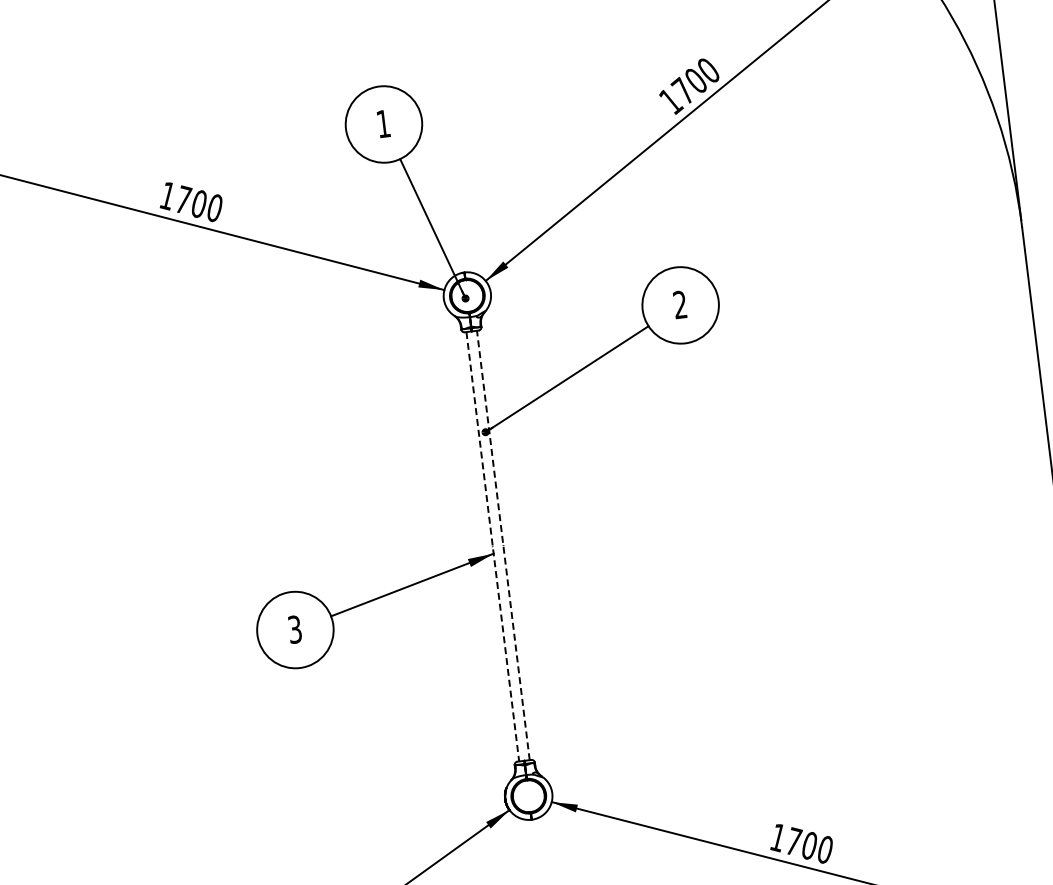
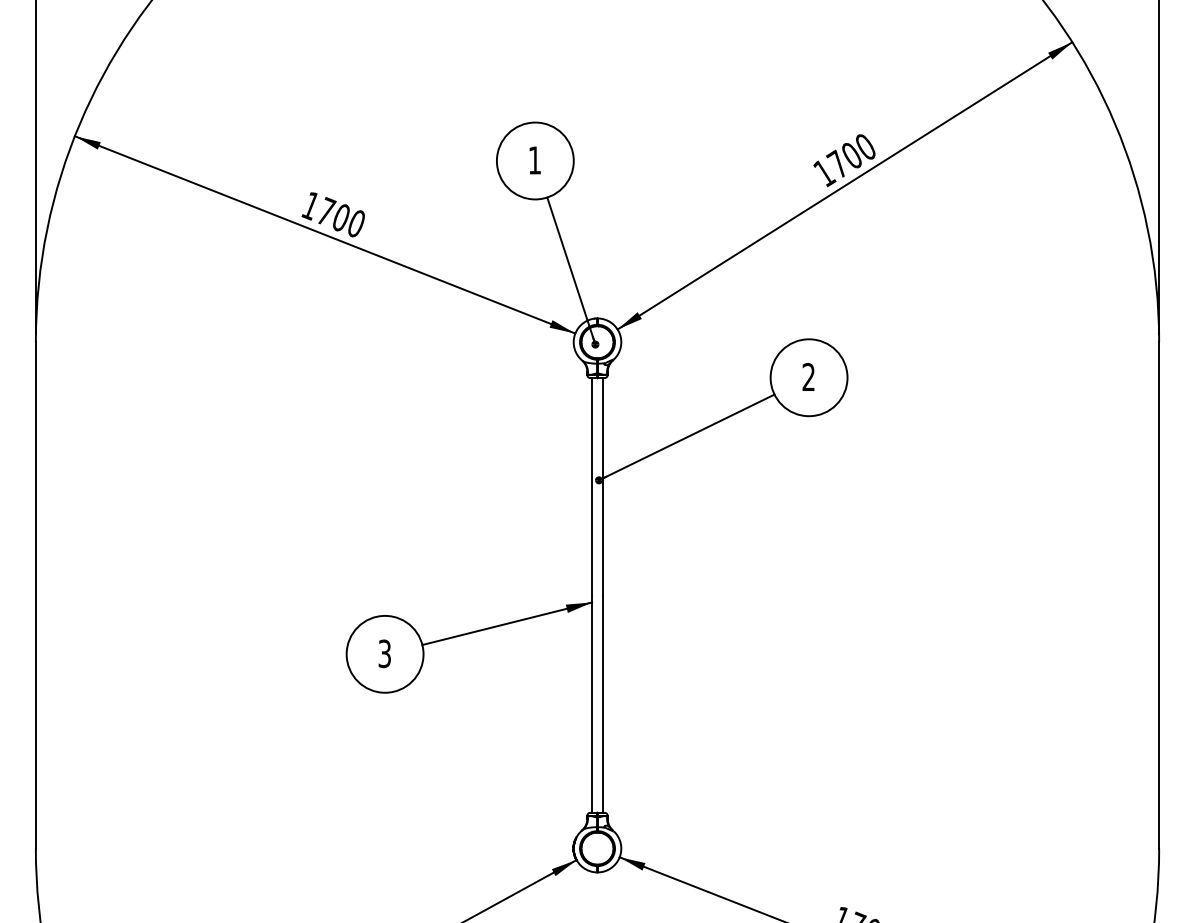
line: (502, 544) -> (602, 594), dashed -> solid
line: (493, 546) -> (592, 595), dashed -> solid

